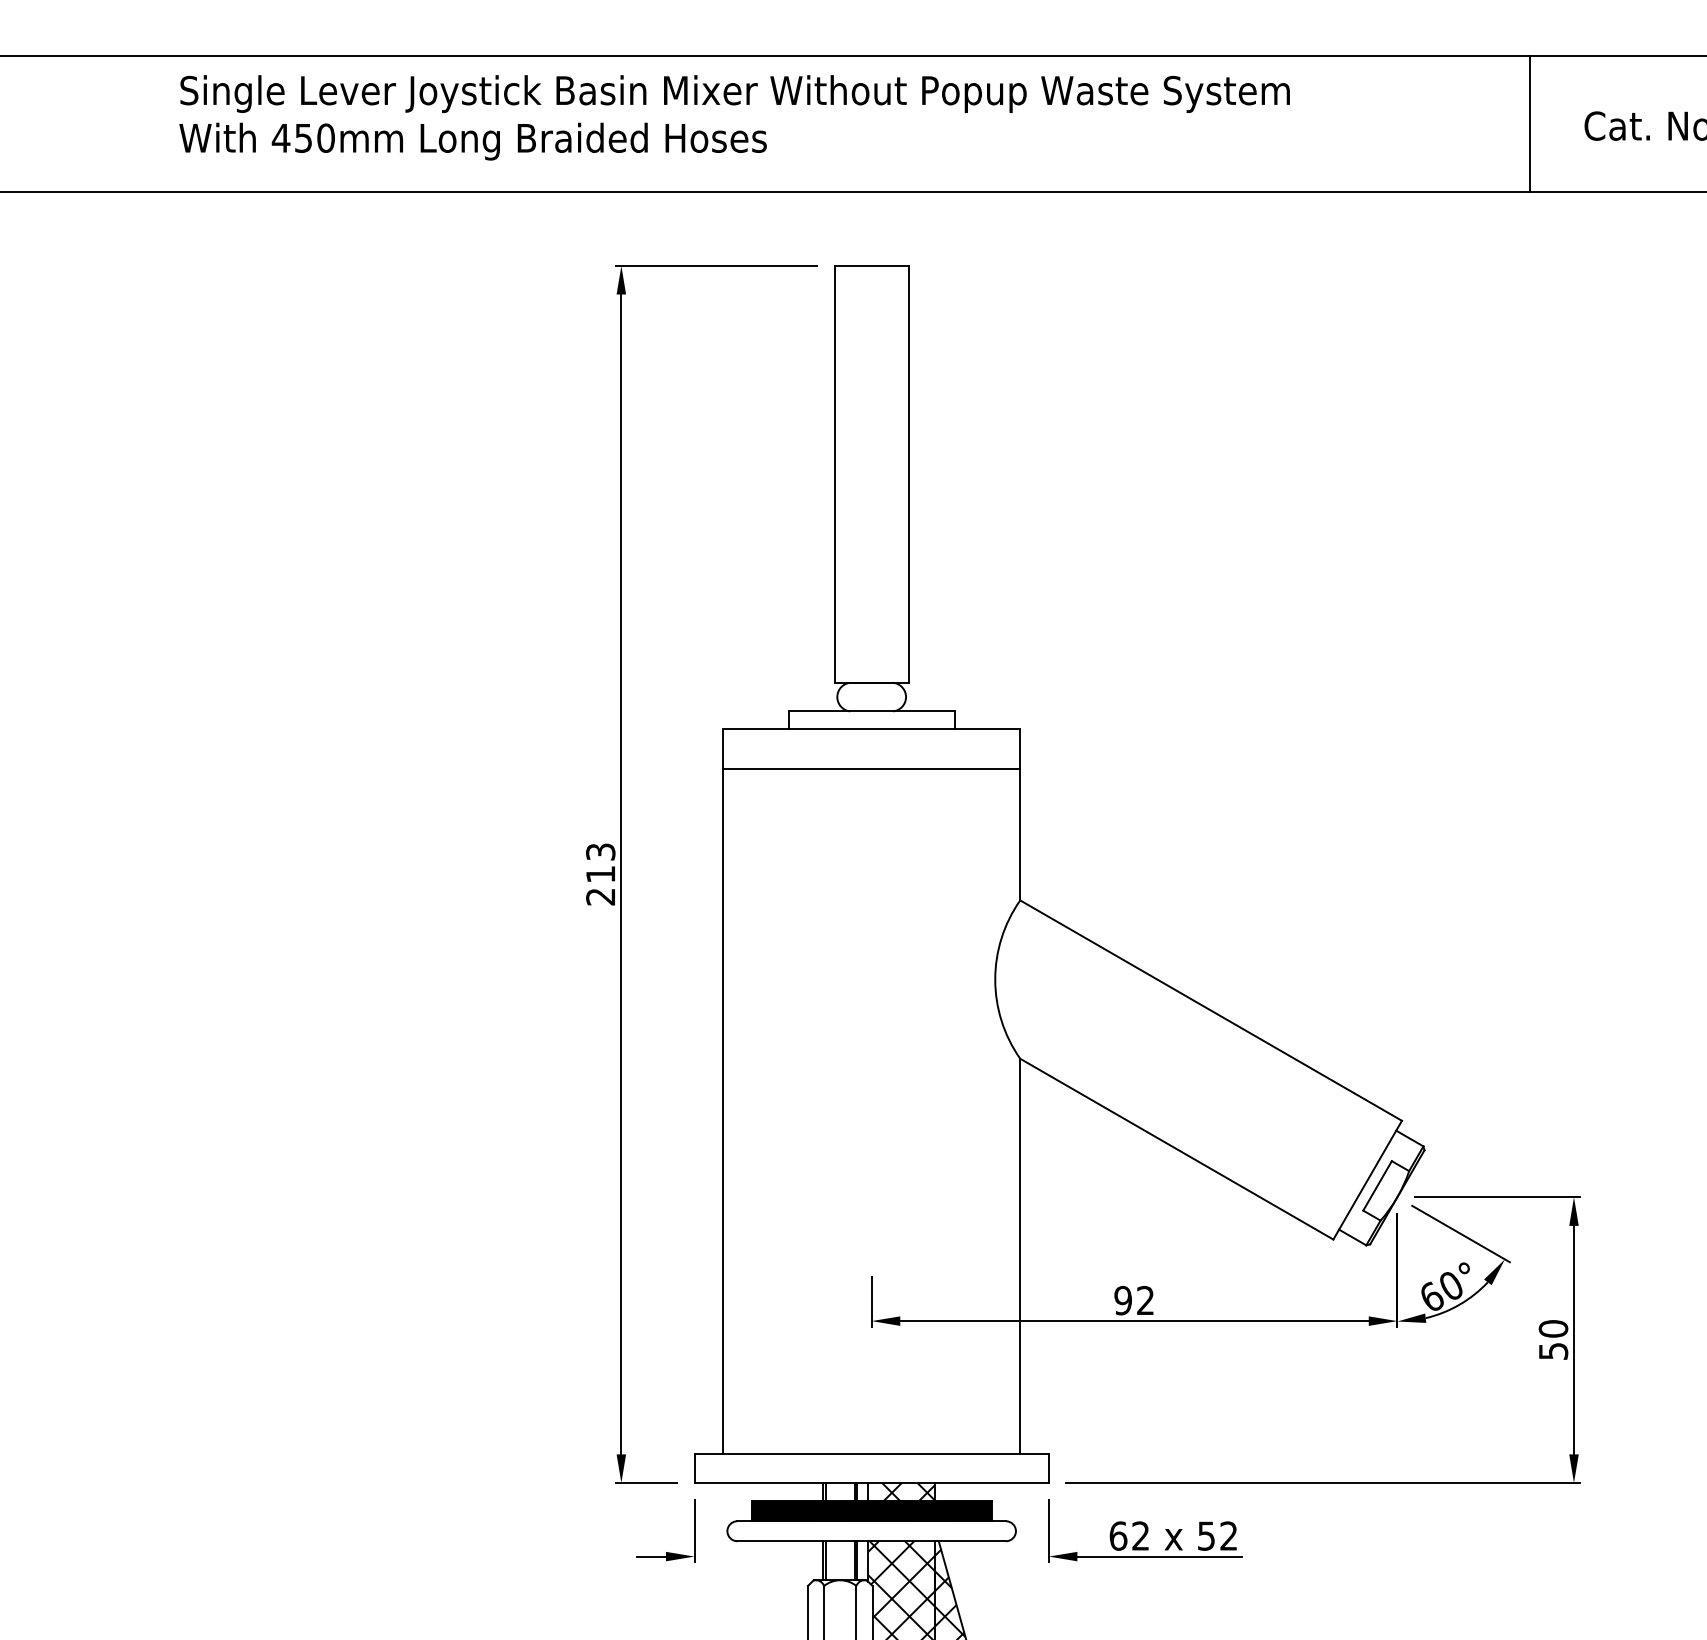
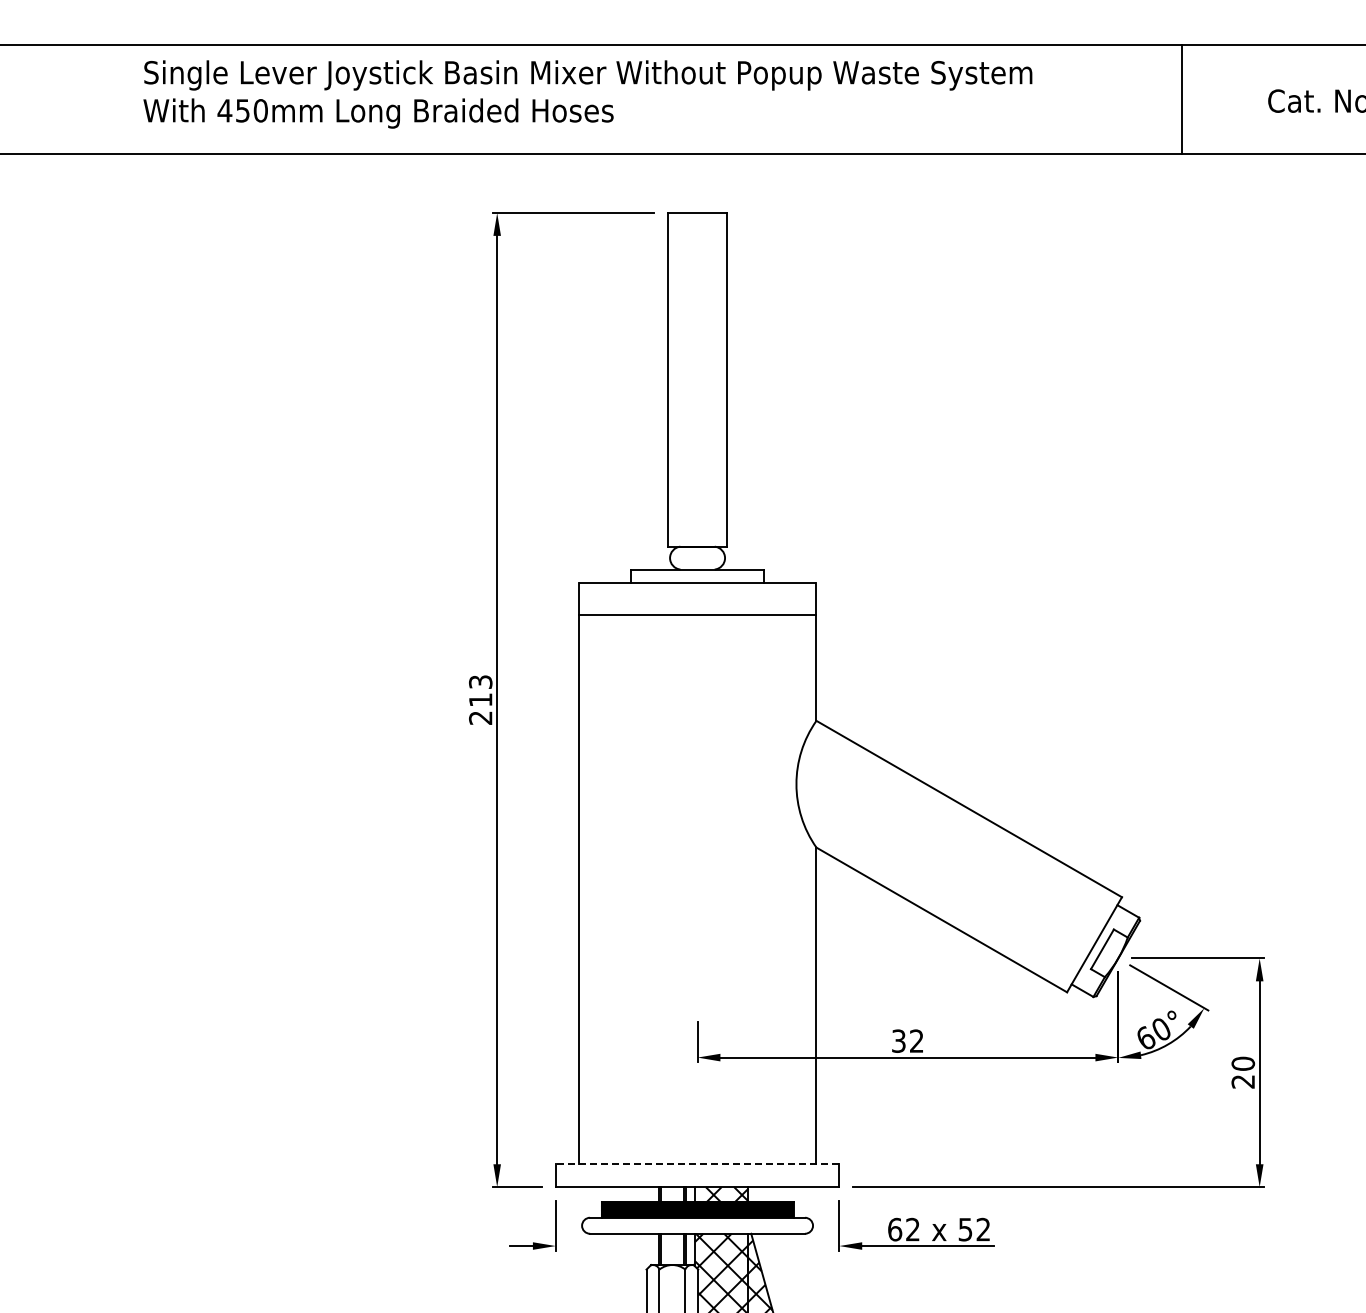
line: (1530, 124) -> (1181, 99), moved
text: (1122, 1299) -> (898, 1040), 92 -> 32
text: (1553, 1350) -> (1243, 1081), 50 -> 20
line: (871, 1454) -> (697, 1164), solid -> dashed

